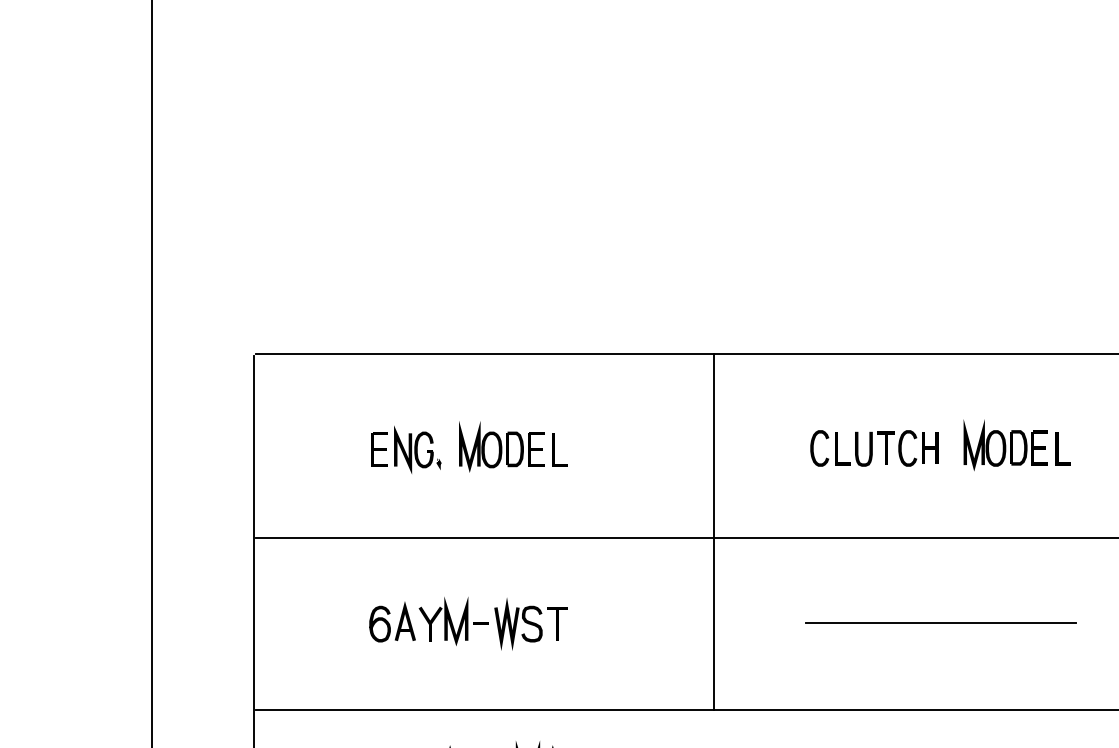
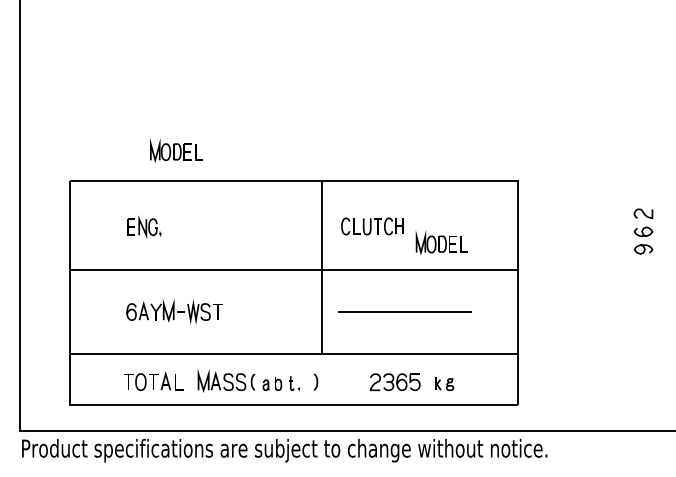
part: (1016, 444) -> (441, 242), moved
part: (513, 446) -> (176, 150), moved
line: (714, 530) -> (322, 266), moved

